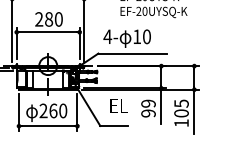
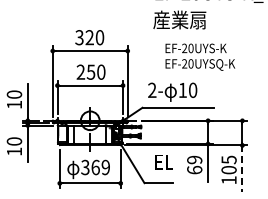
text: (48, 18) -> (90, 71), 280 -> 250
text: (107, 36) -> (151, 89), 4- -> 2-
text: (53, 110) -> (95, 167), 260 -> 369
text: (148, 112) -> (194, 169), 99 -> 69
line: (194, 112) -> (242, 169), solid -> dashed

